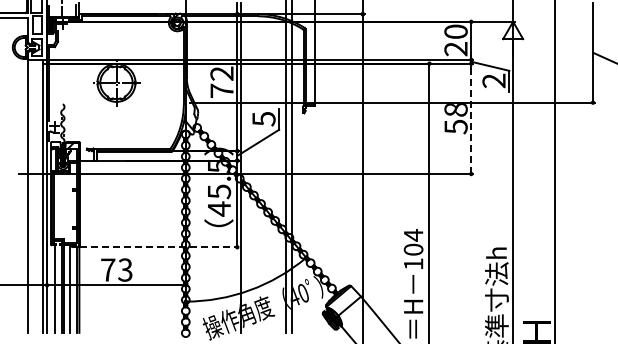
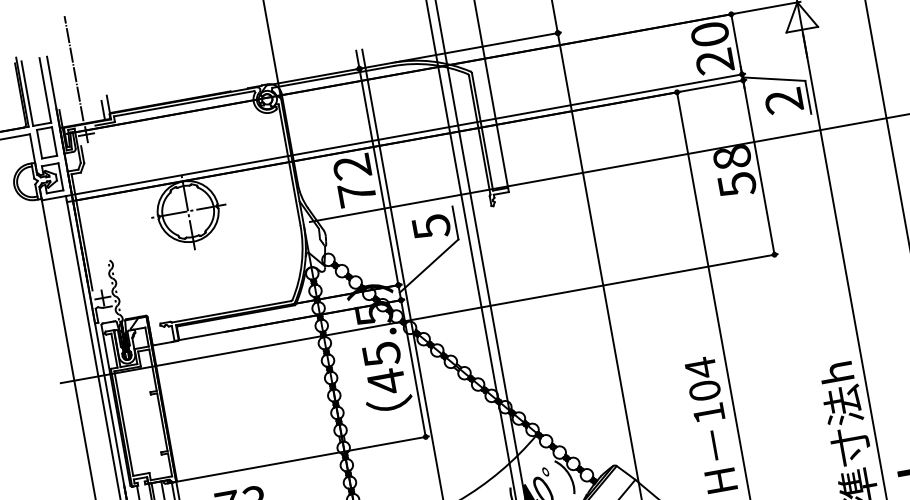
line: (471, 118) -> (759, 166), dashed -> solid
line: (160, 247) -> (304, 459), dashed -> solid

